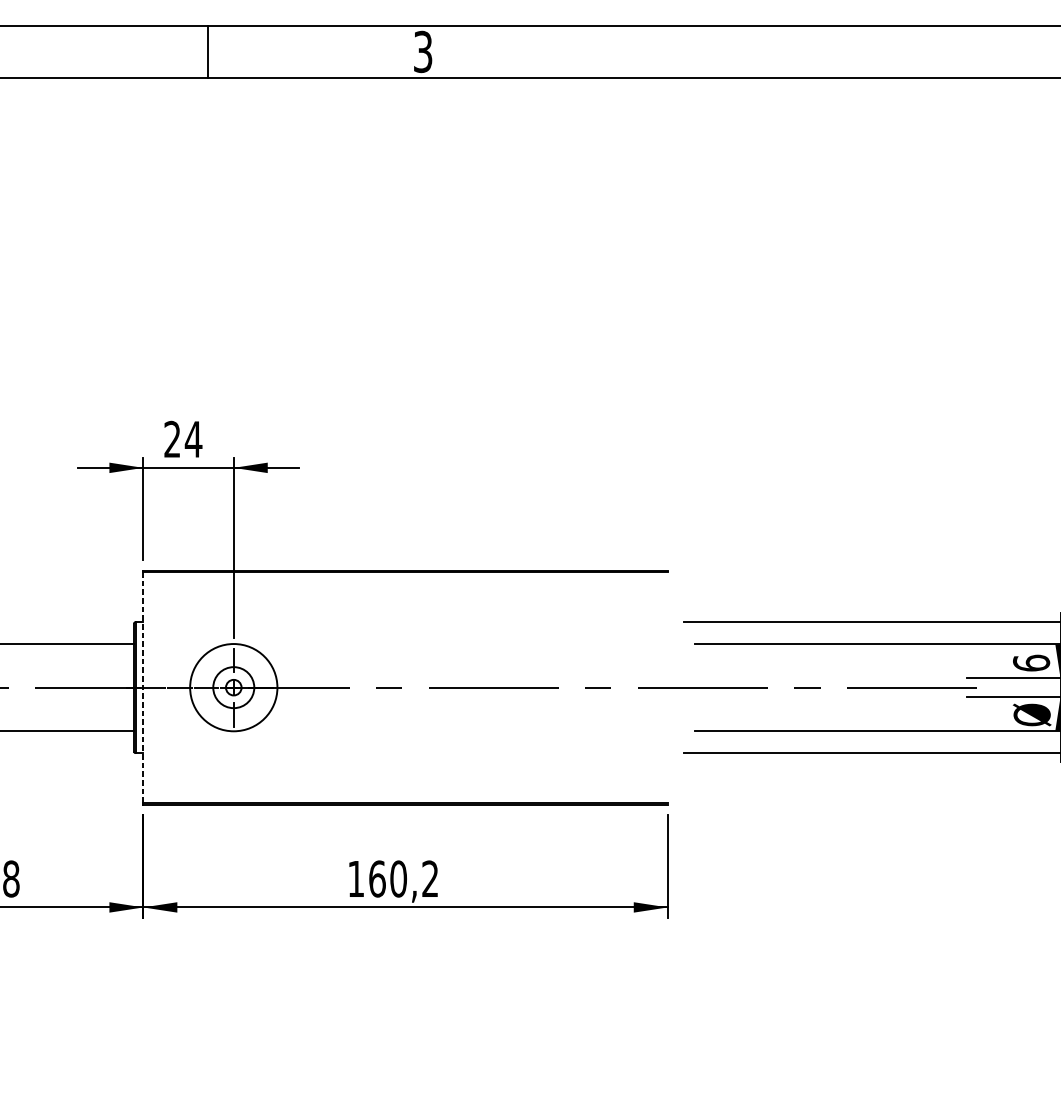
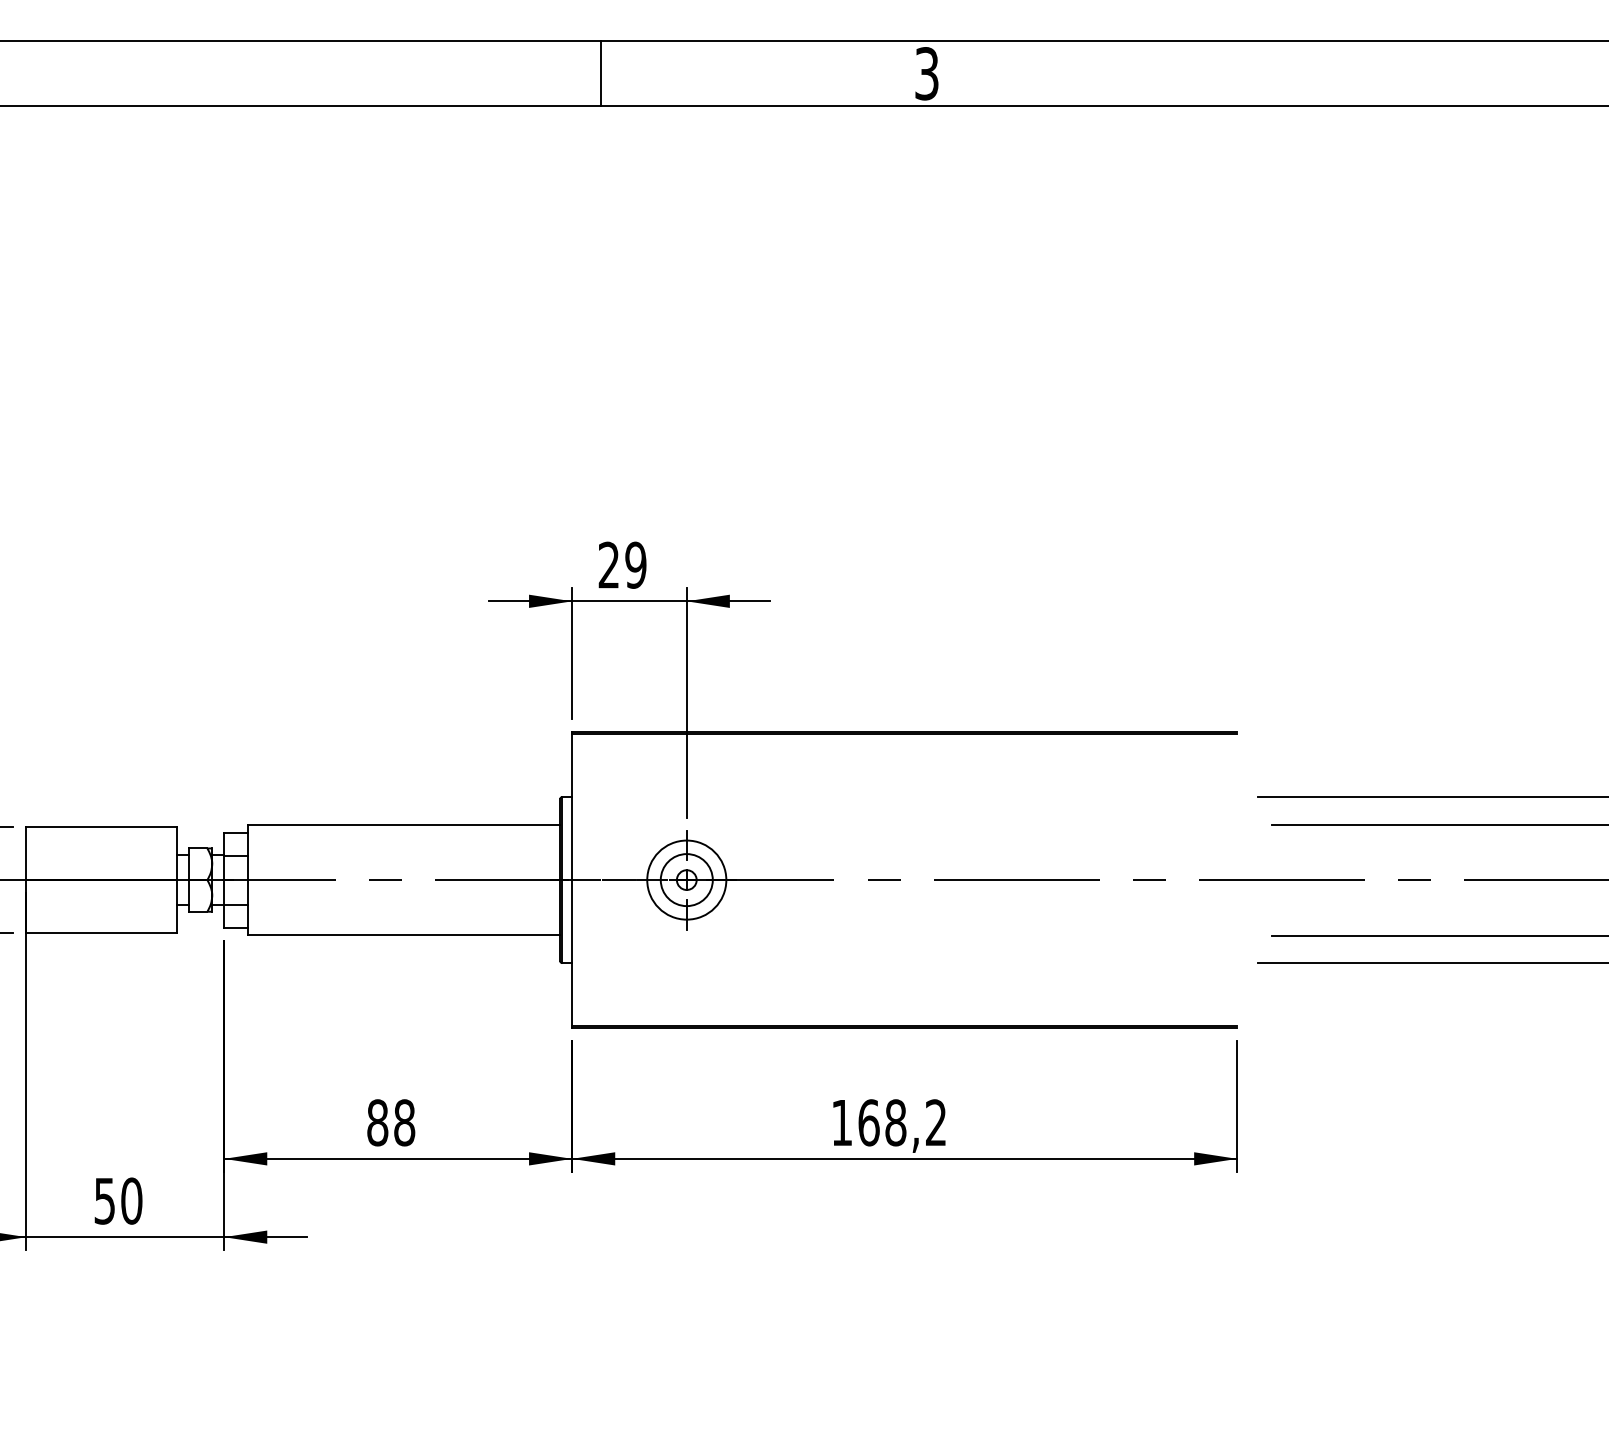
line: (208, 51) -> (601, 73), moved
text: (193, 438) -> (635, 564), 24 -> 29
line: (143, 687) -> (572, 879), dashed -> solid
circle: (233, 687) -> (686, 879), size x0.71
text: (398, 878) -> (895, 1122), 160,2 -> 168,2

